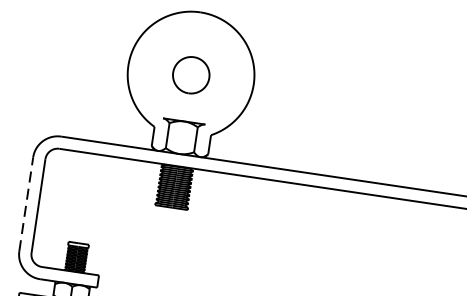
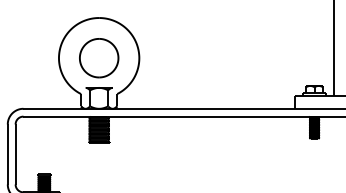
part: (191, 75) -> (99, 58), size x1.67
line: (25, 204) -> (7, 154), dashed -> solid

